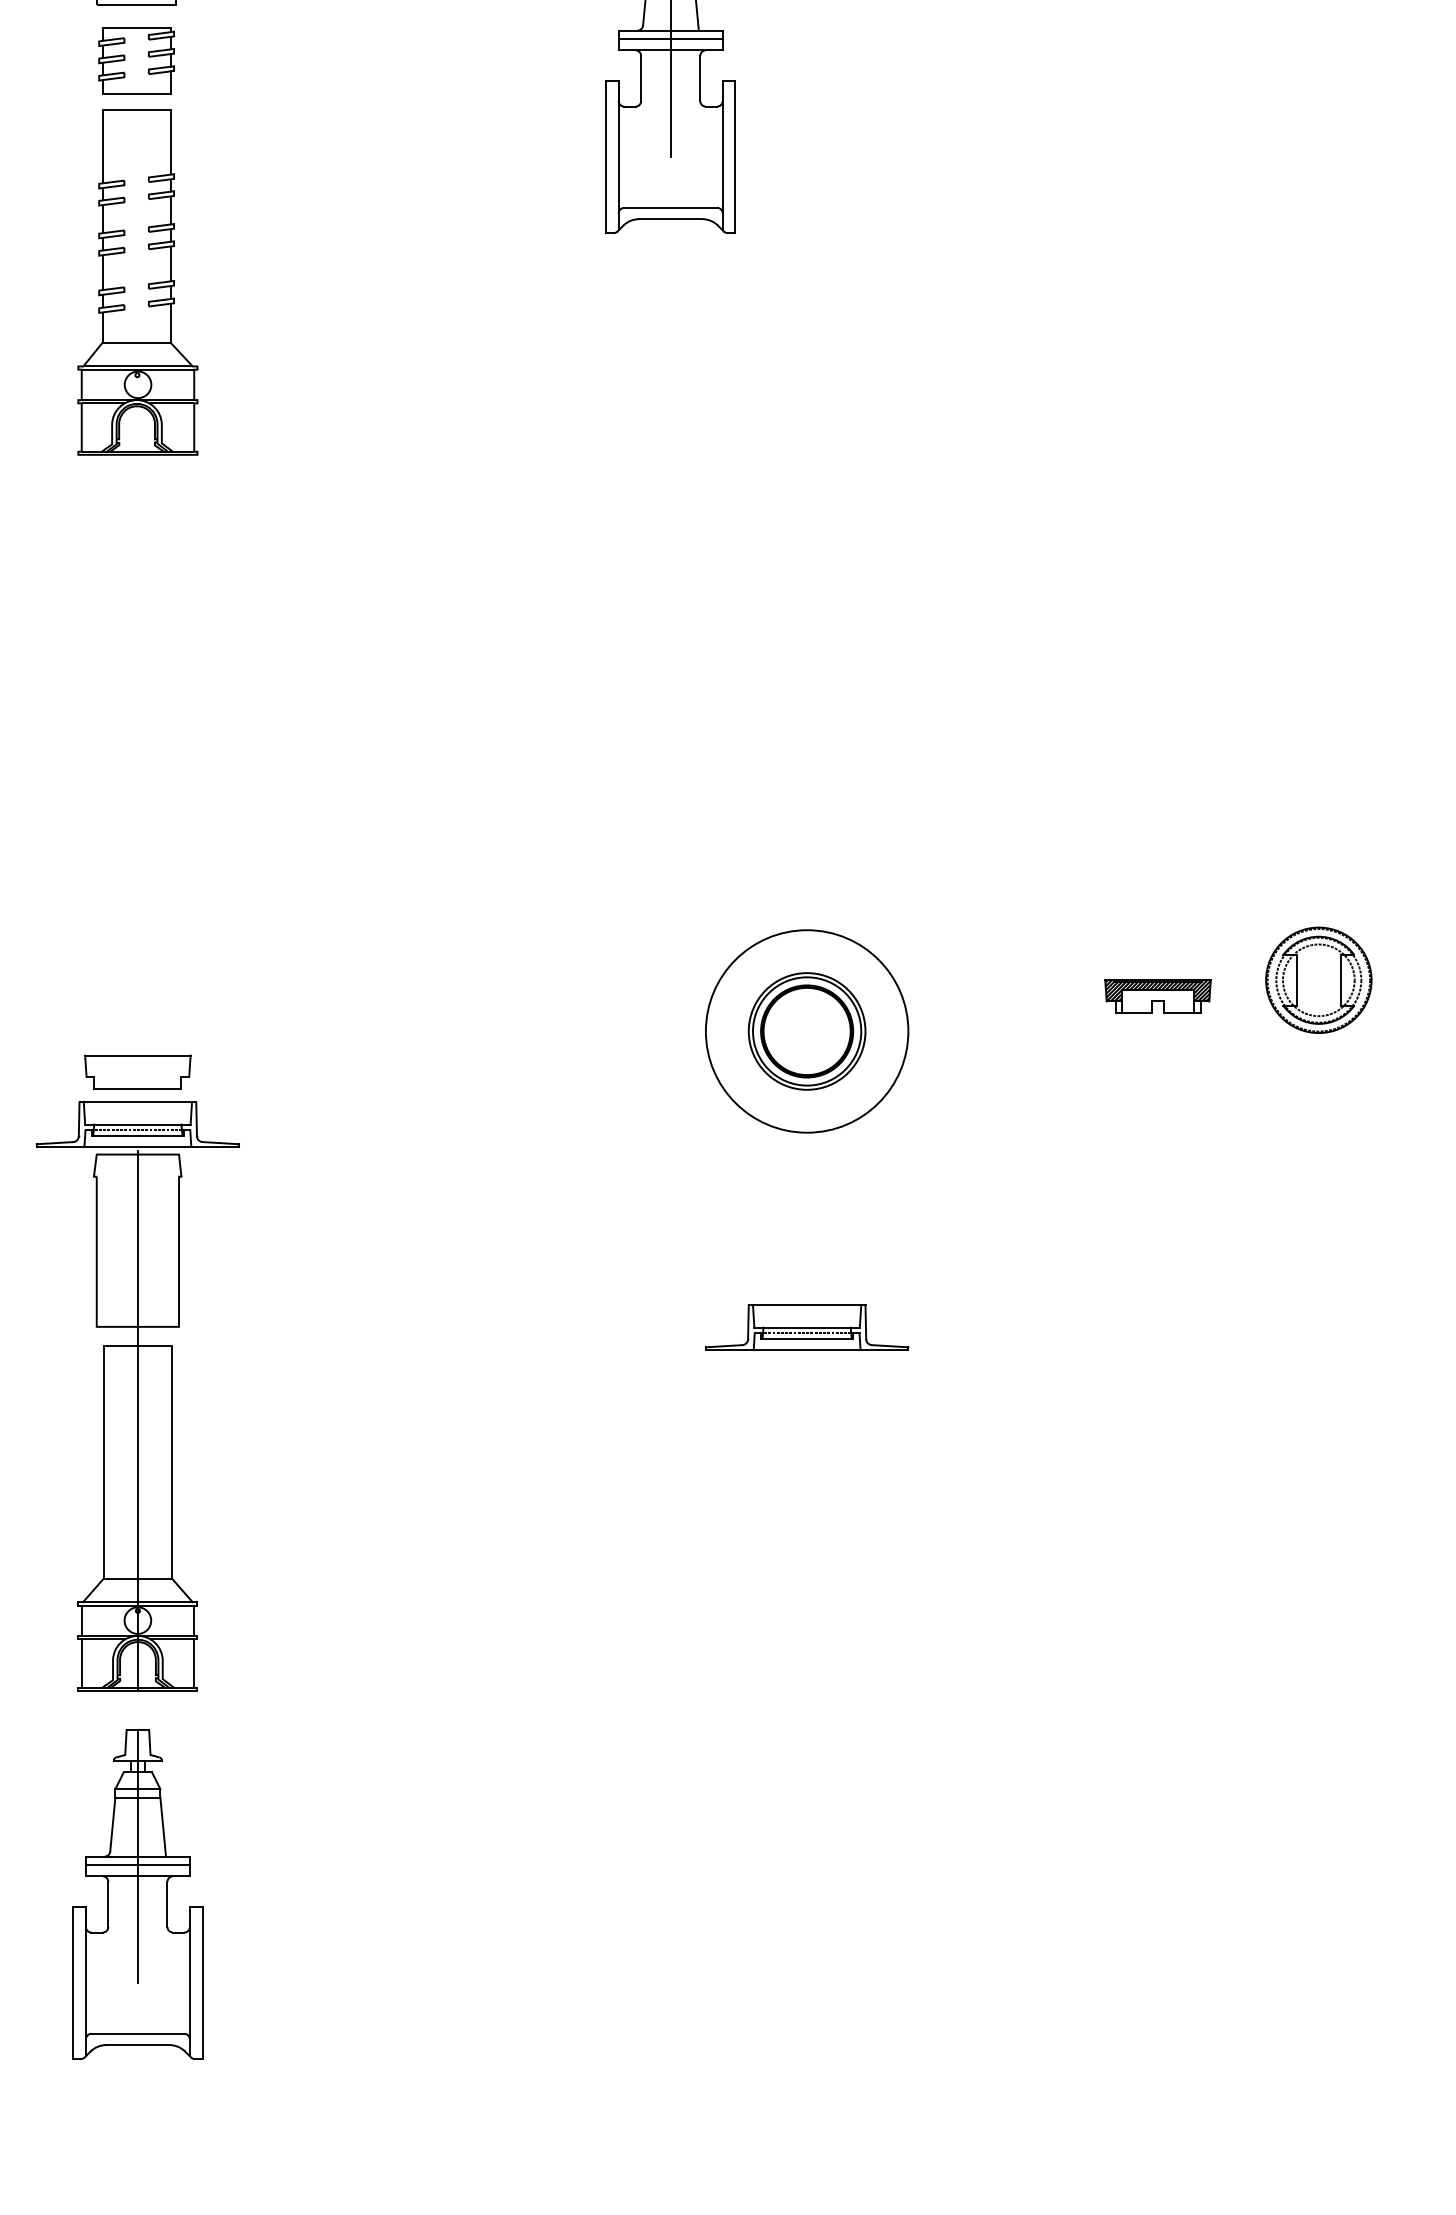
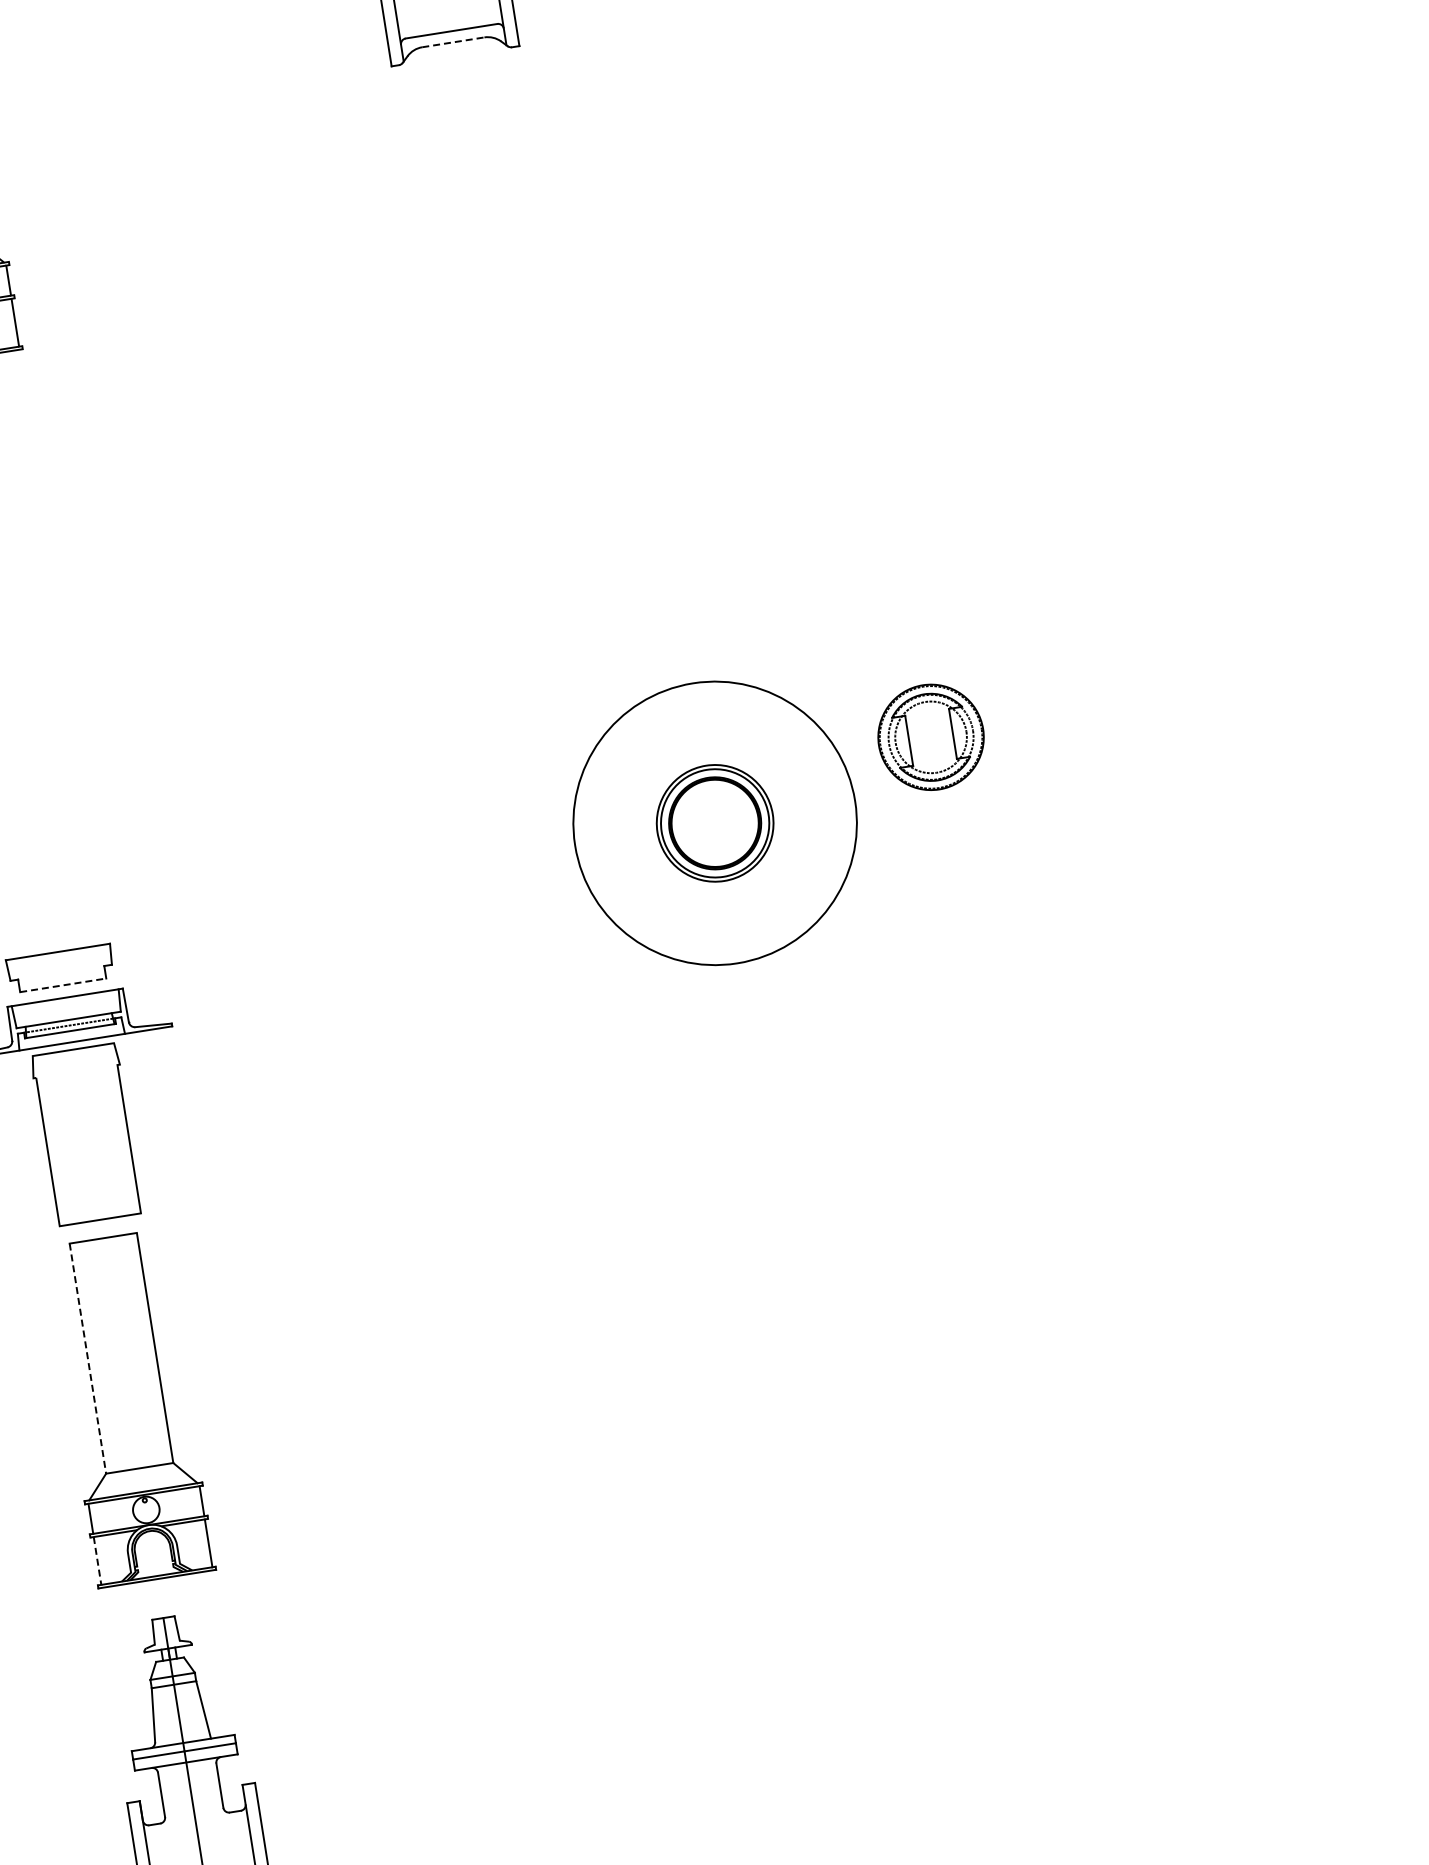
line: (671, 219) -> (454, 42), solid -> dashed
part: (1318, 979) -> (930, 736), moved
part: (1157, 996) -> (1055, 734), removed
circle: (806, 1031) -> (714, 823), size x1.4
line: (137, 1089) -> (62, 985), solid -> dashed
part: (807, 1327) -> (761, 1115), removed
line: (137, 1420) -> (114, 1312), removed
line: (103, 1462) -> (87, 1359), solid -> dashed
line: (81, 1663) -> (97, 1561), solid -> dashed

